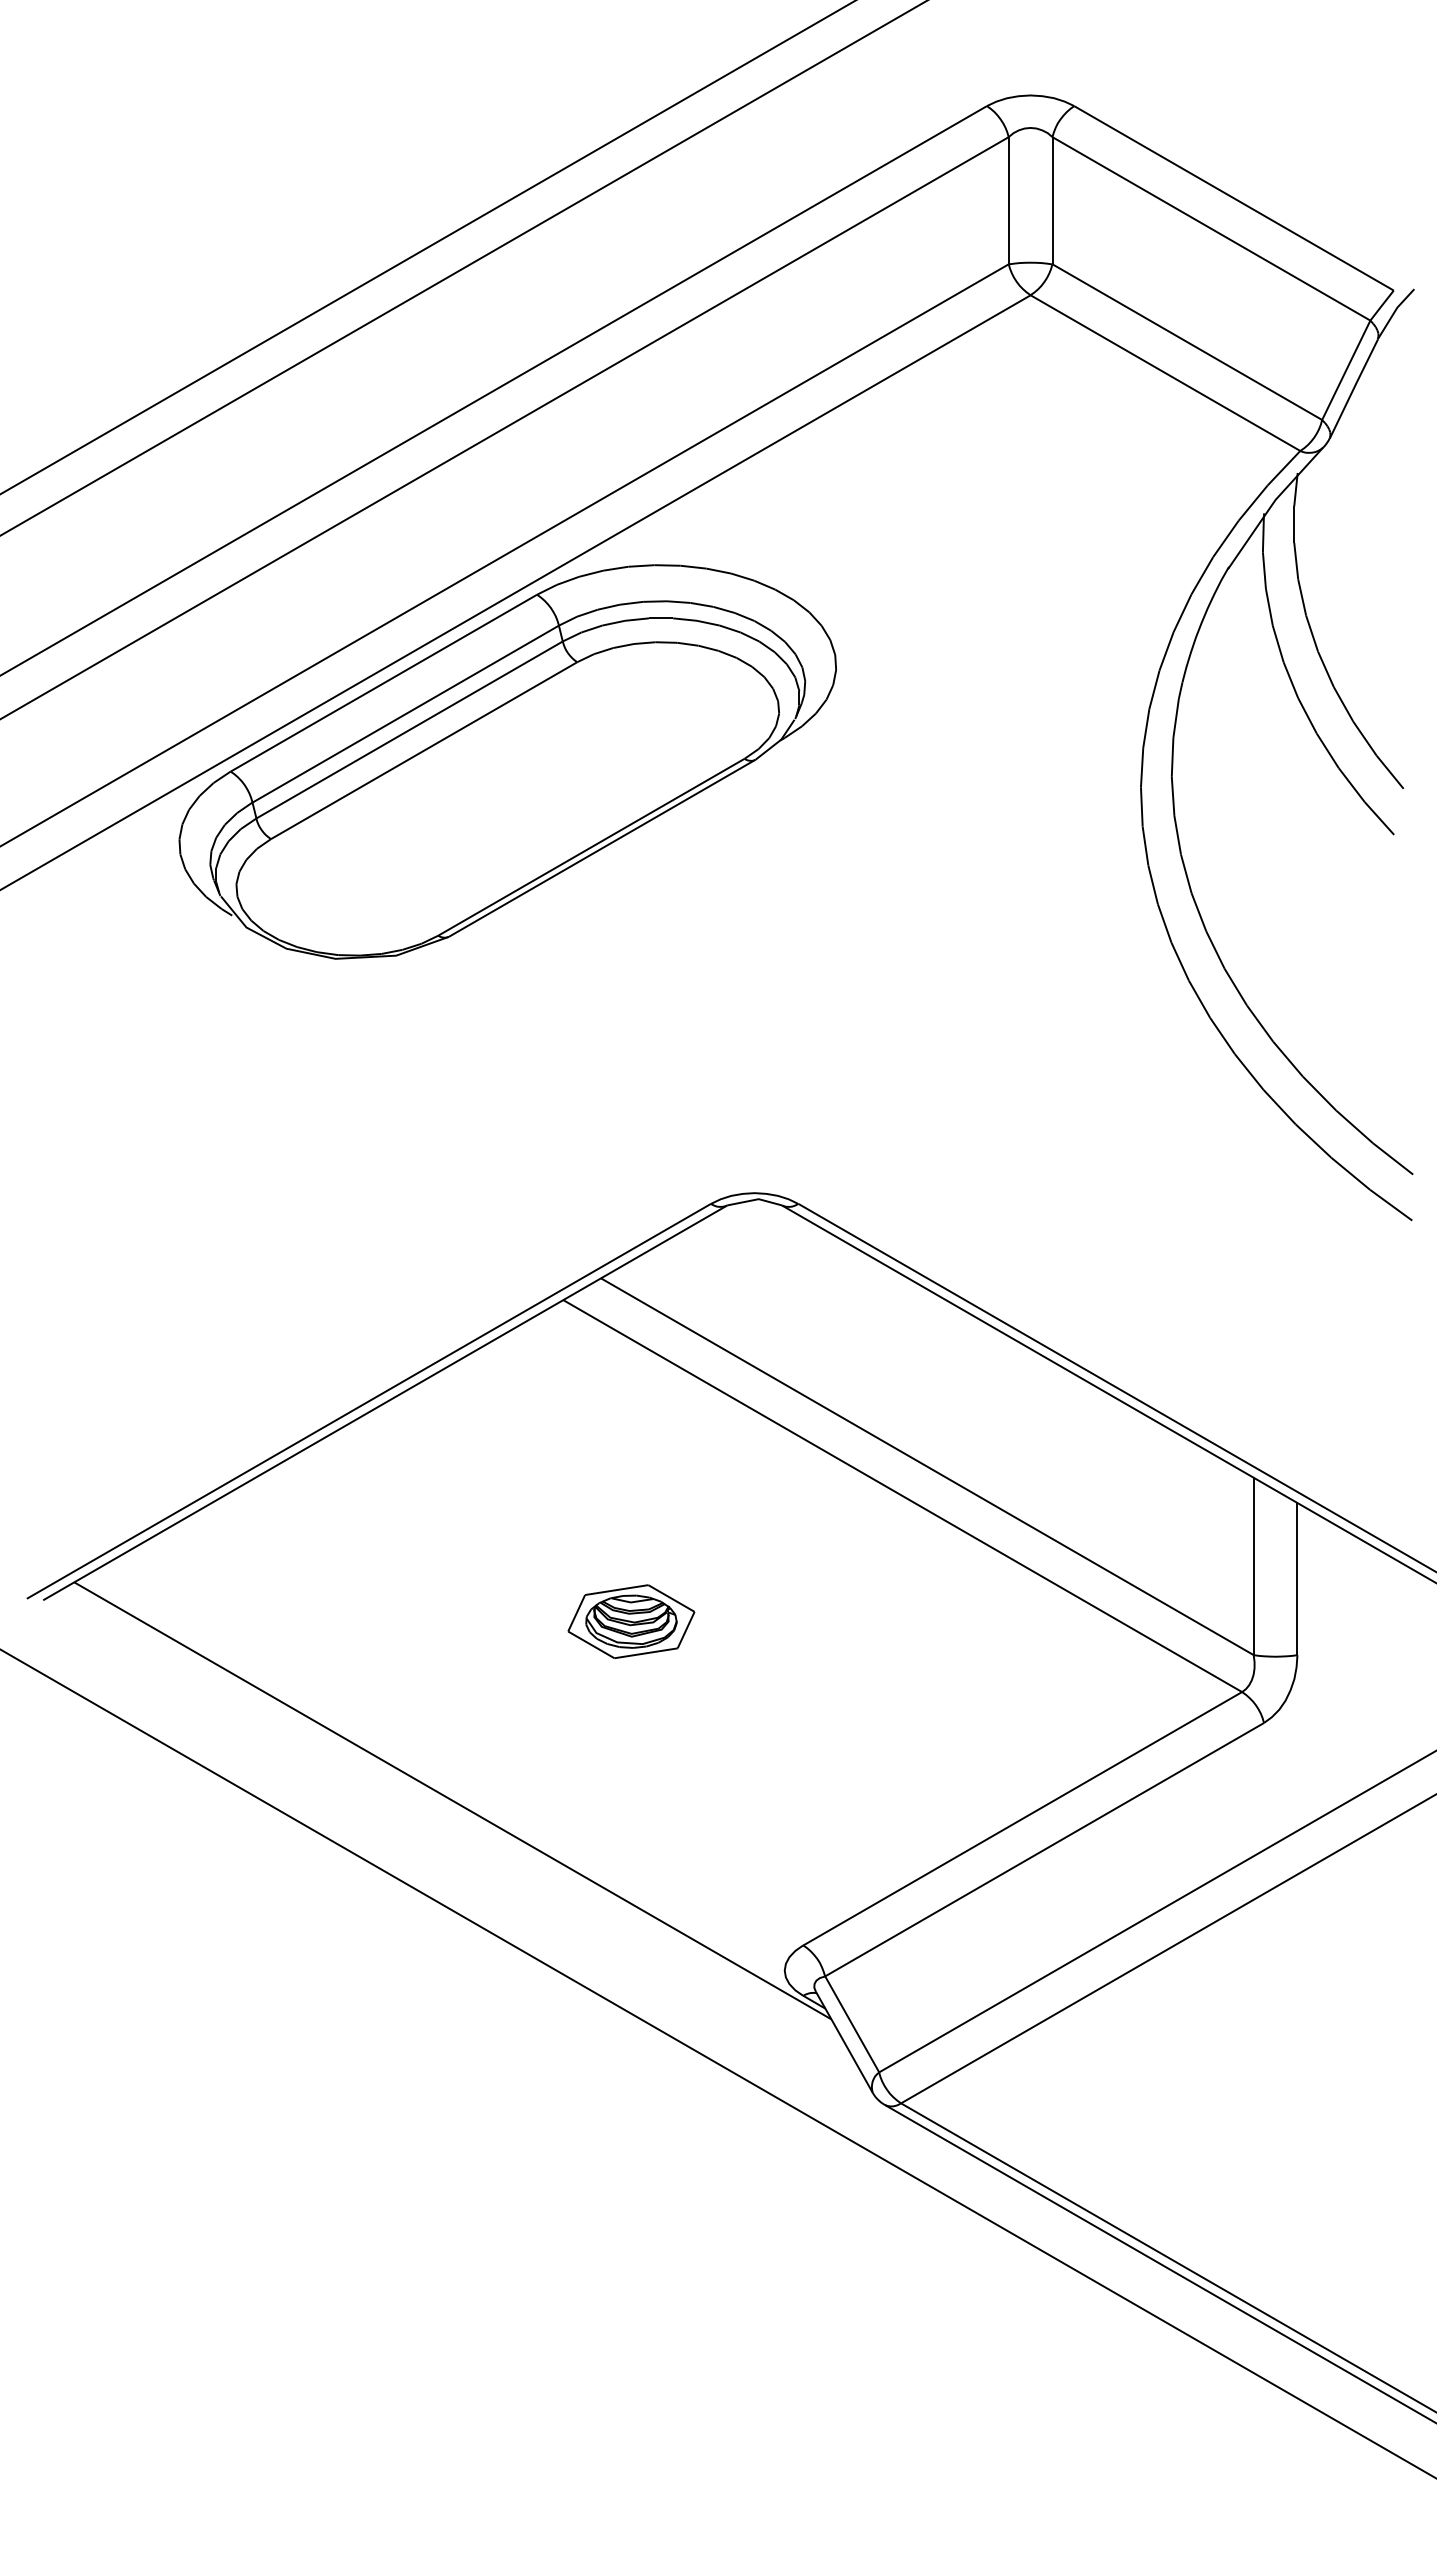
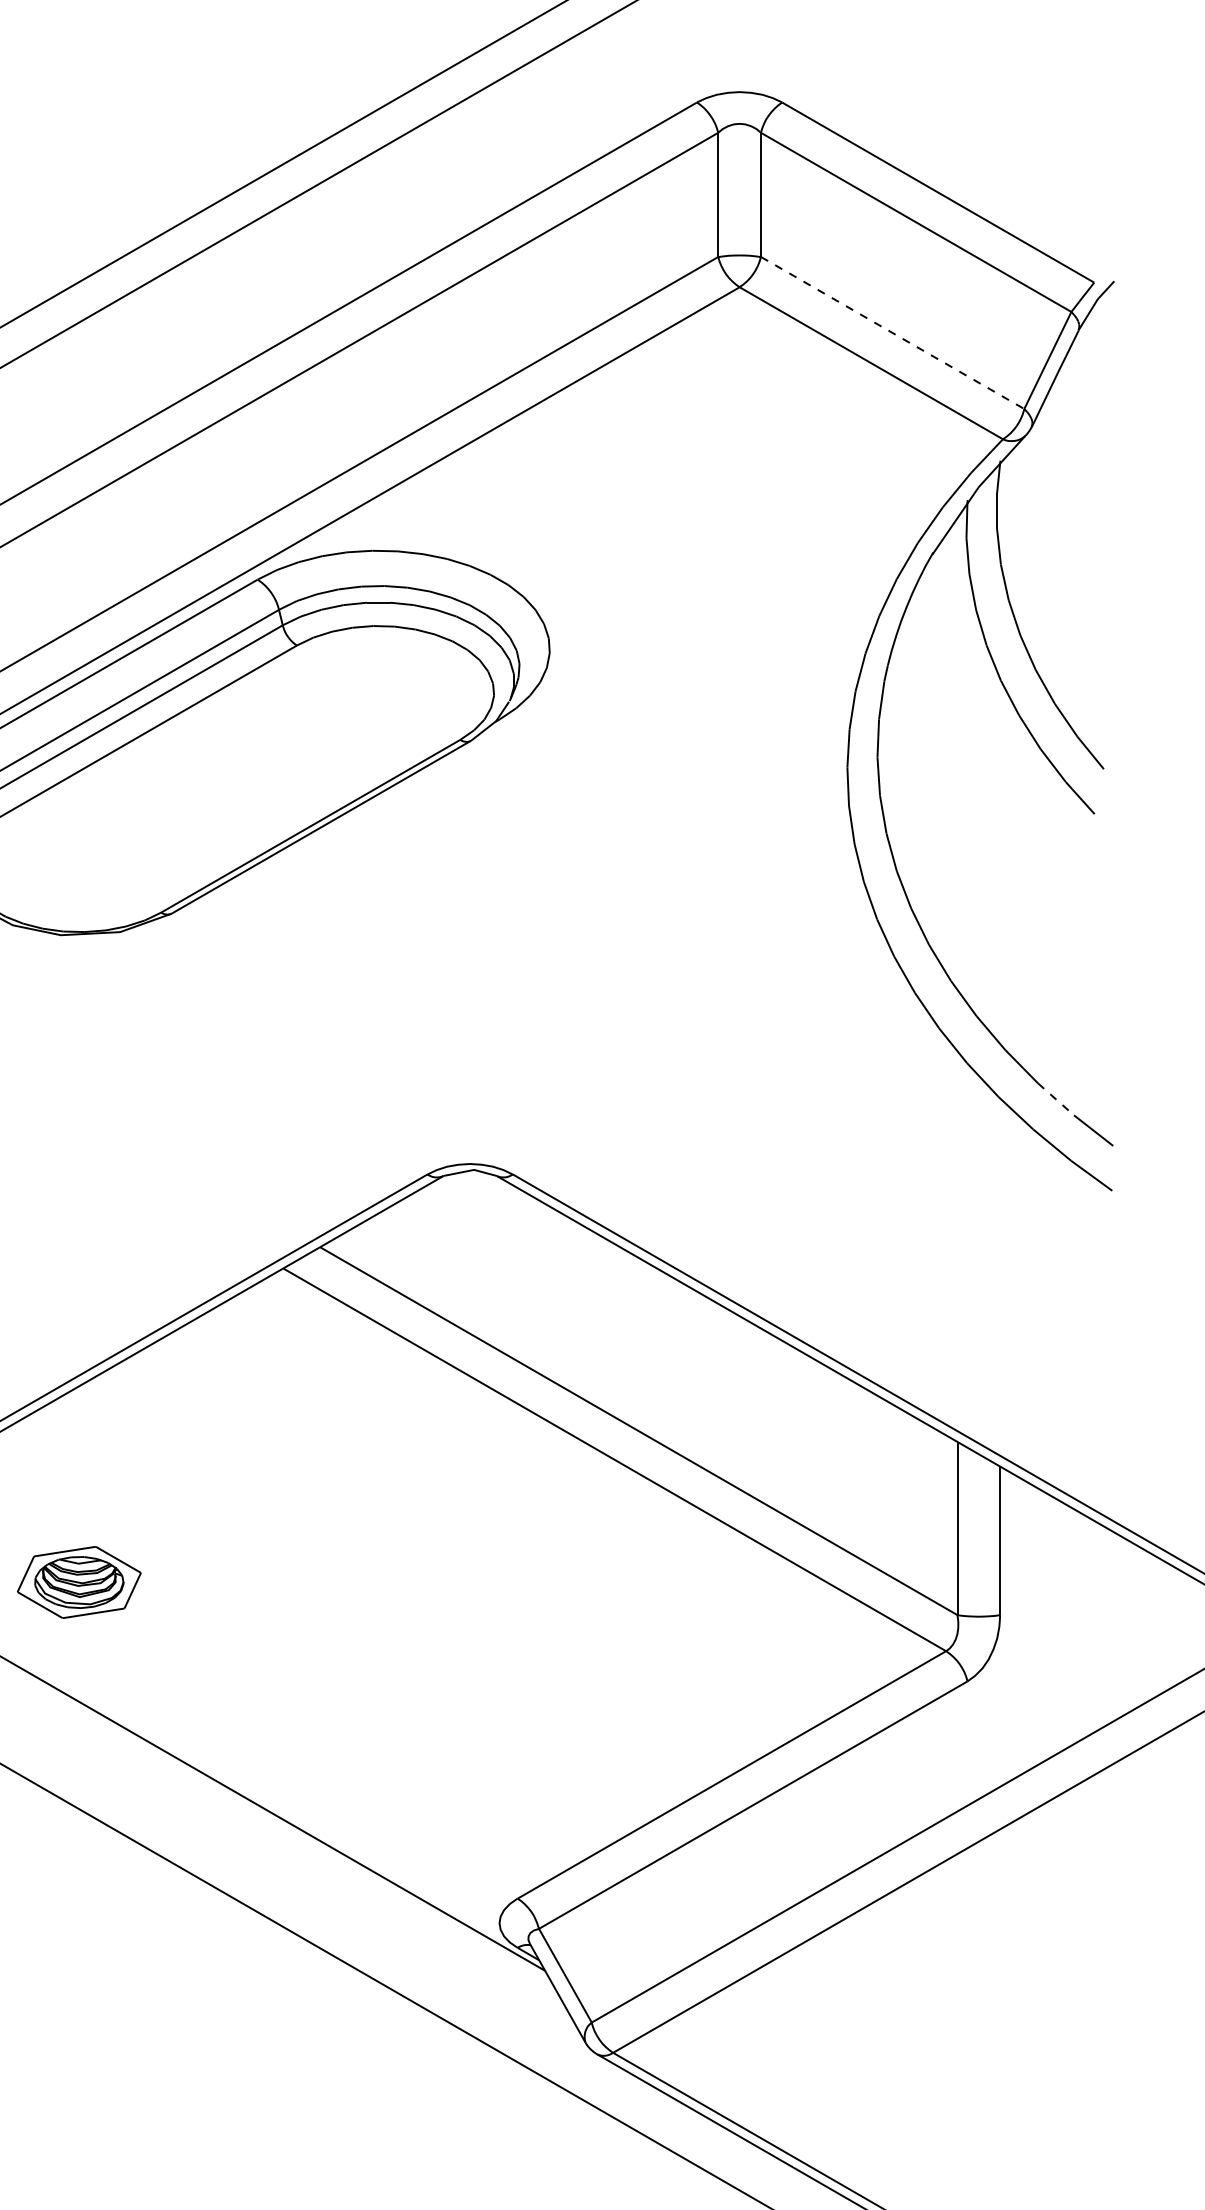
line: (1187, 342) -> (892, 333), solid -> dashed
line: (1354, 1126) -> (1055, 1098), solid -> dashed
part: (631, 1621) -> (79, 1582), moved

